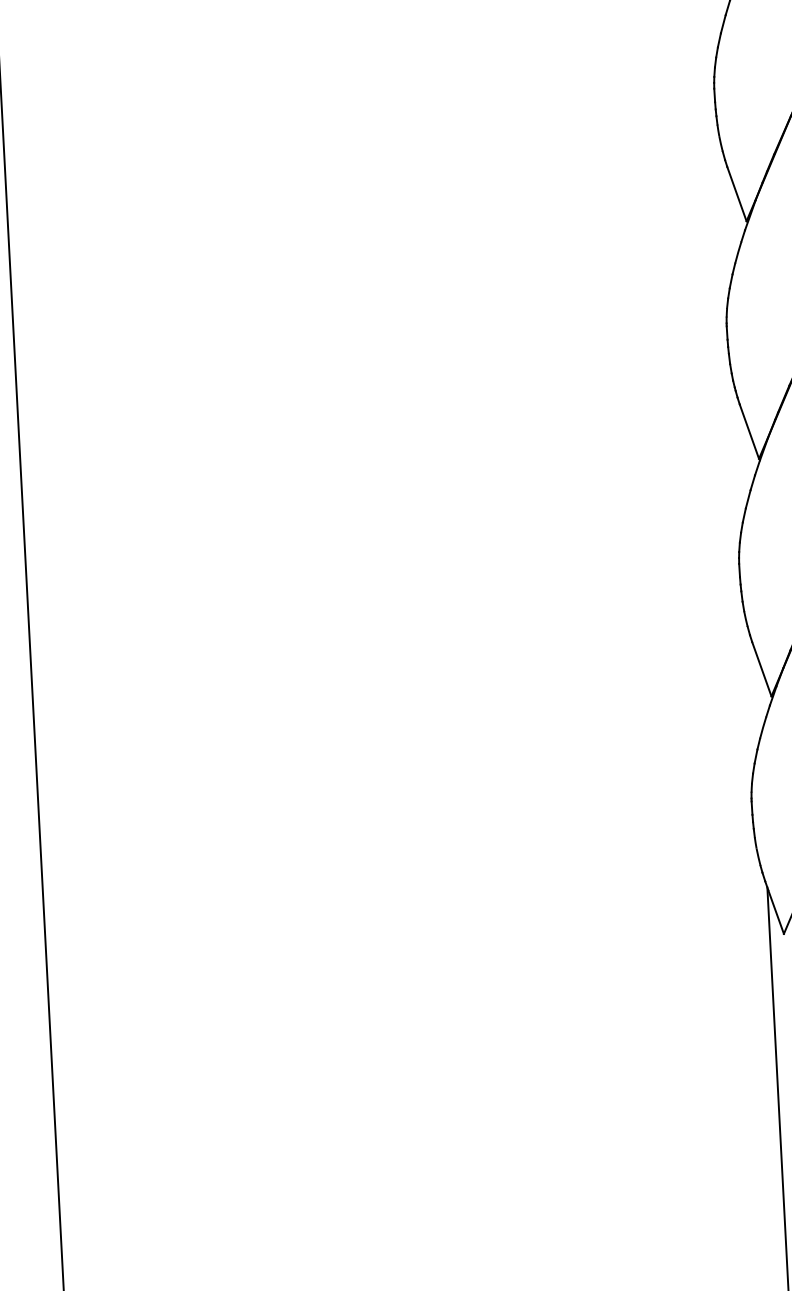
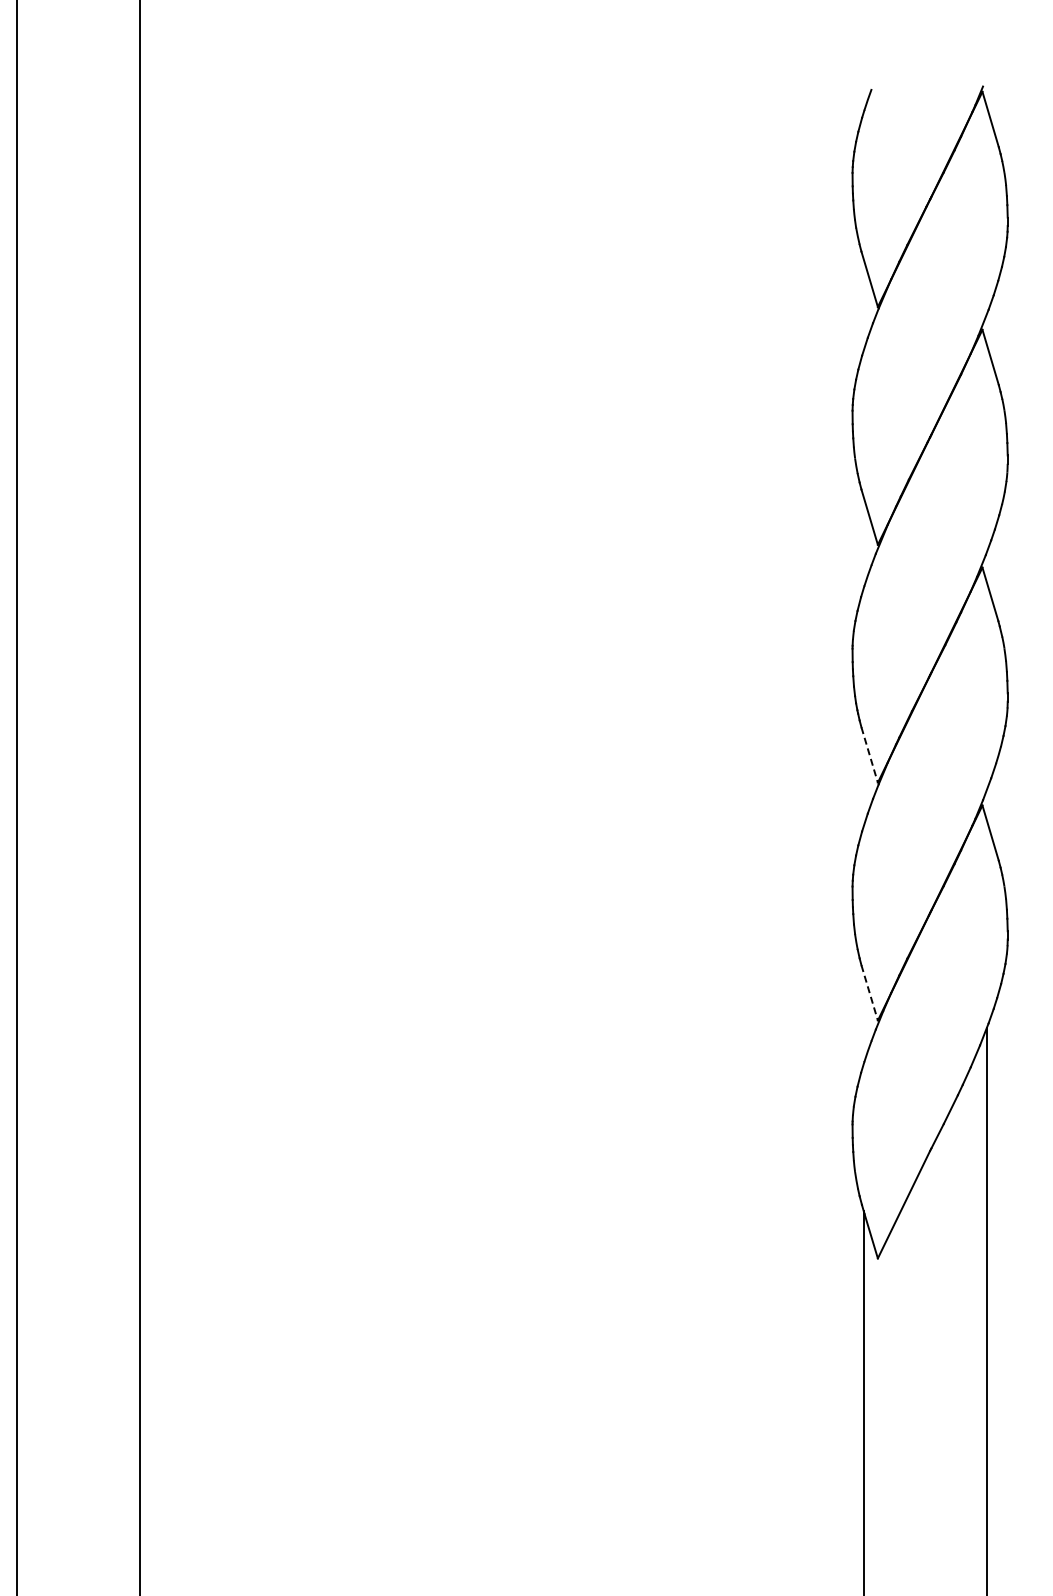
line: (749, 432) -> (869, 755), solid -> dashed
line: (761, 668) -> (869, 992), solid -> dashed

